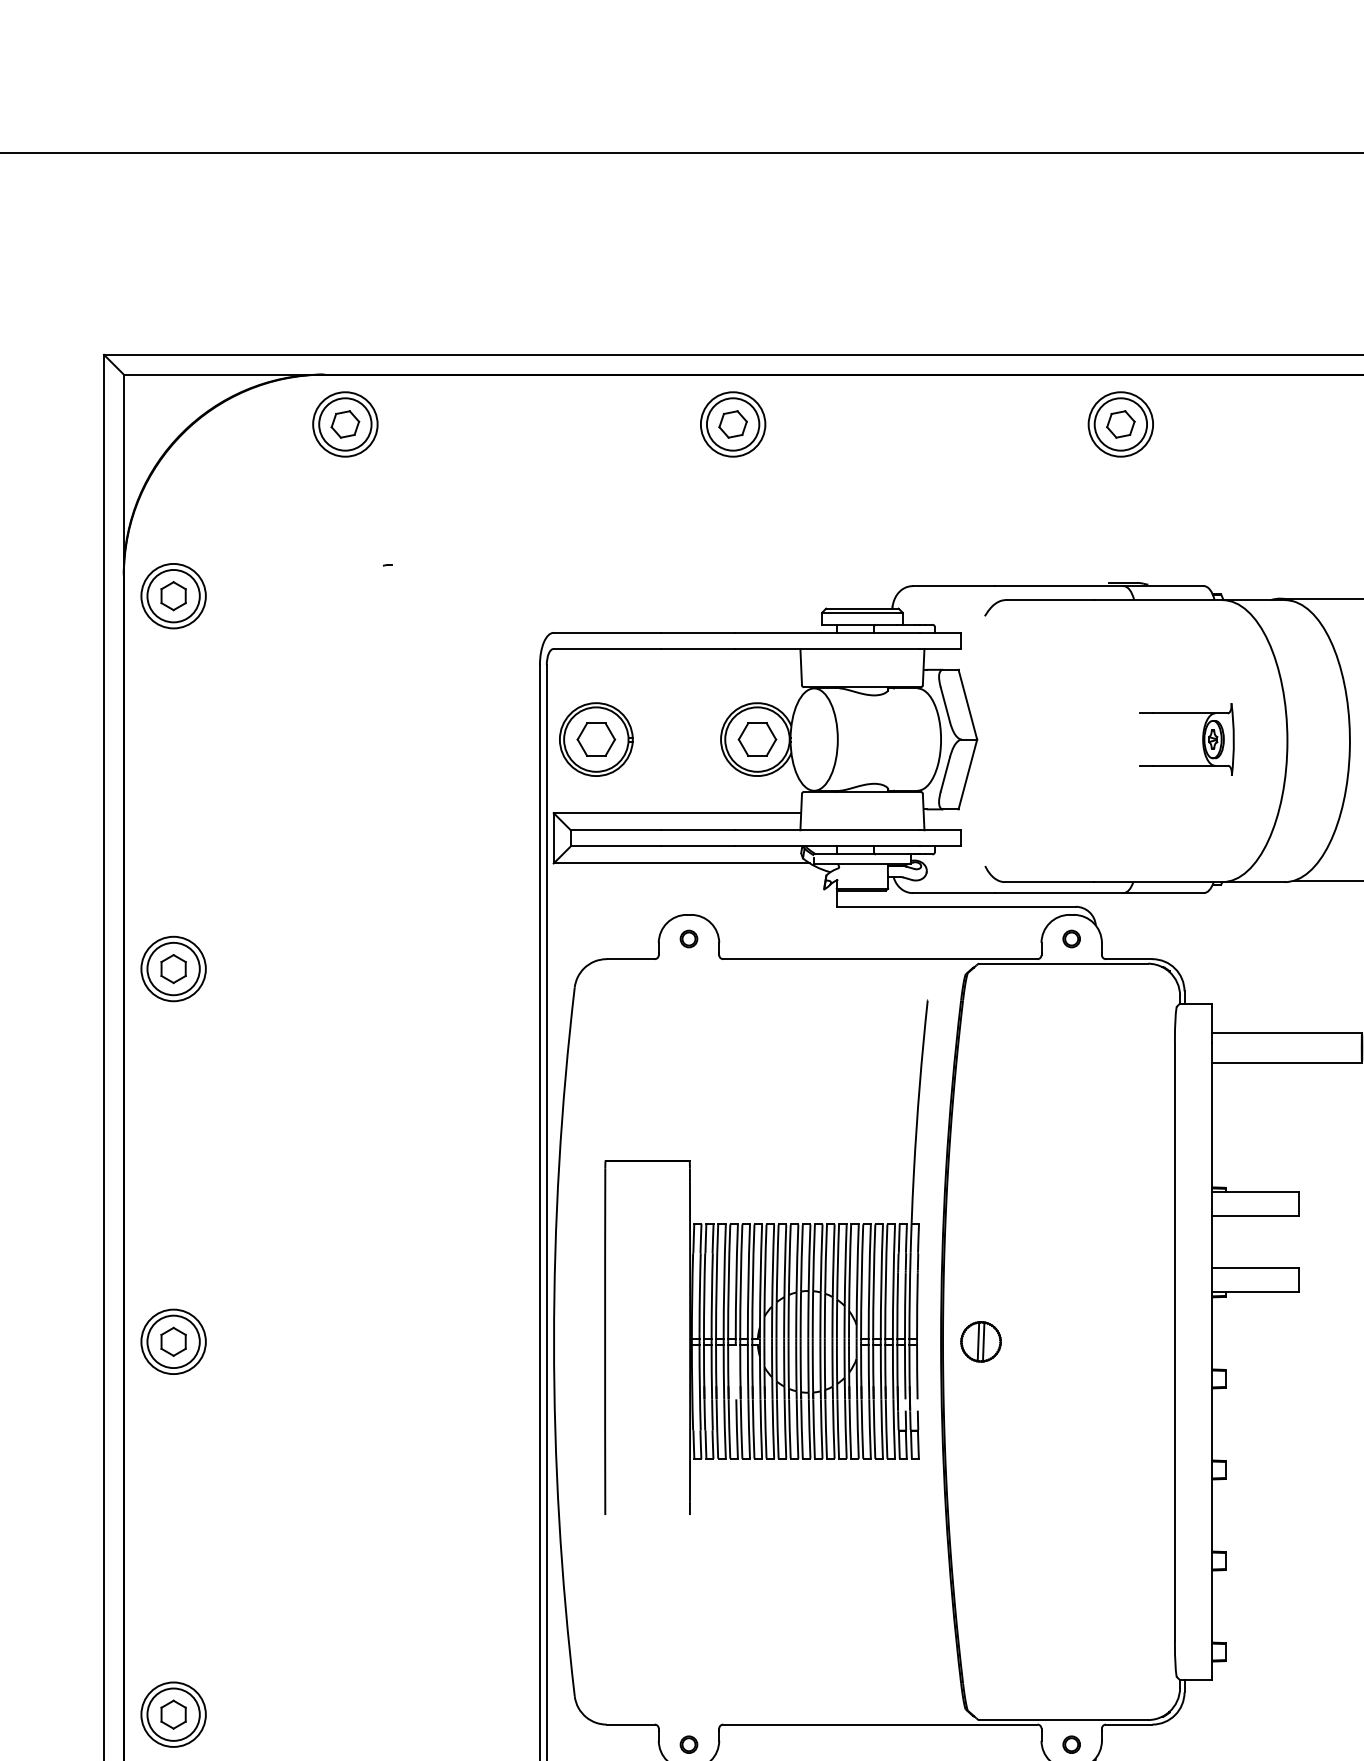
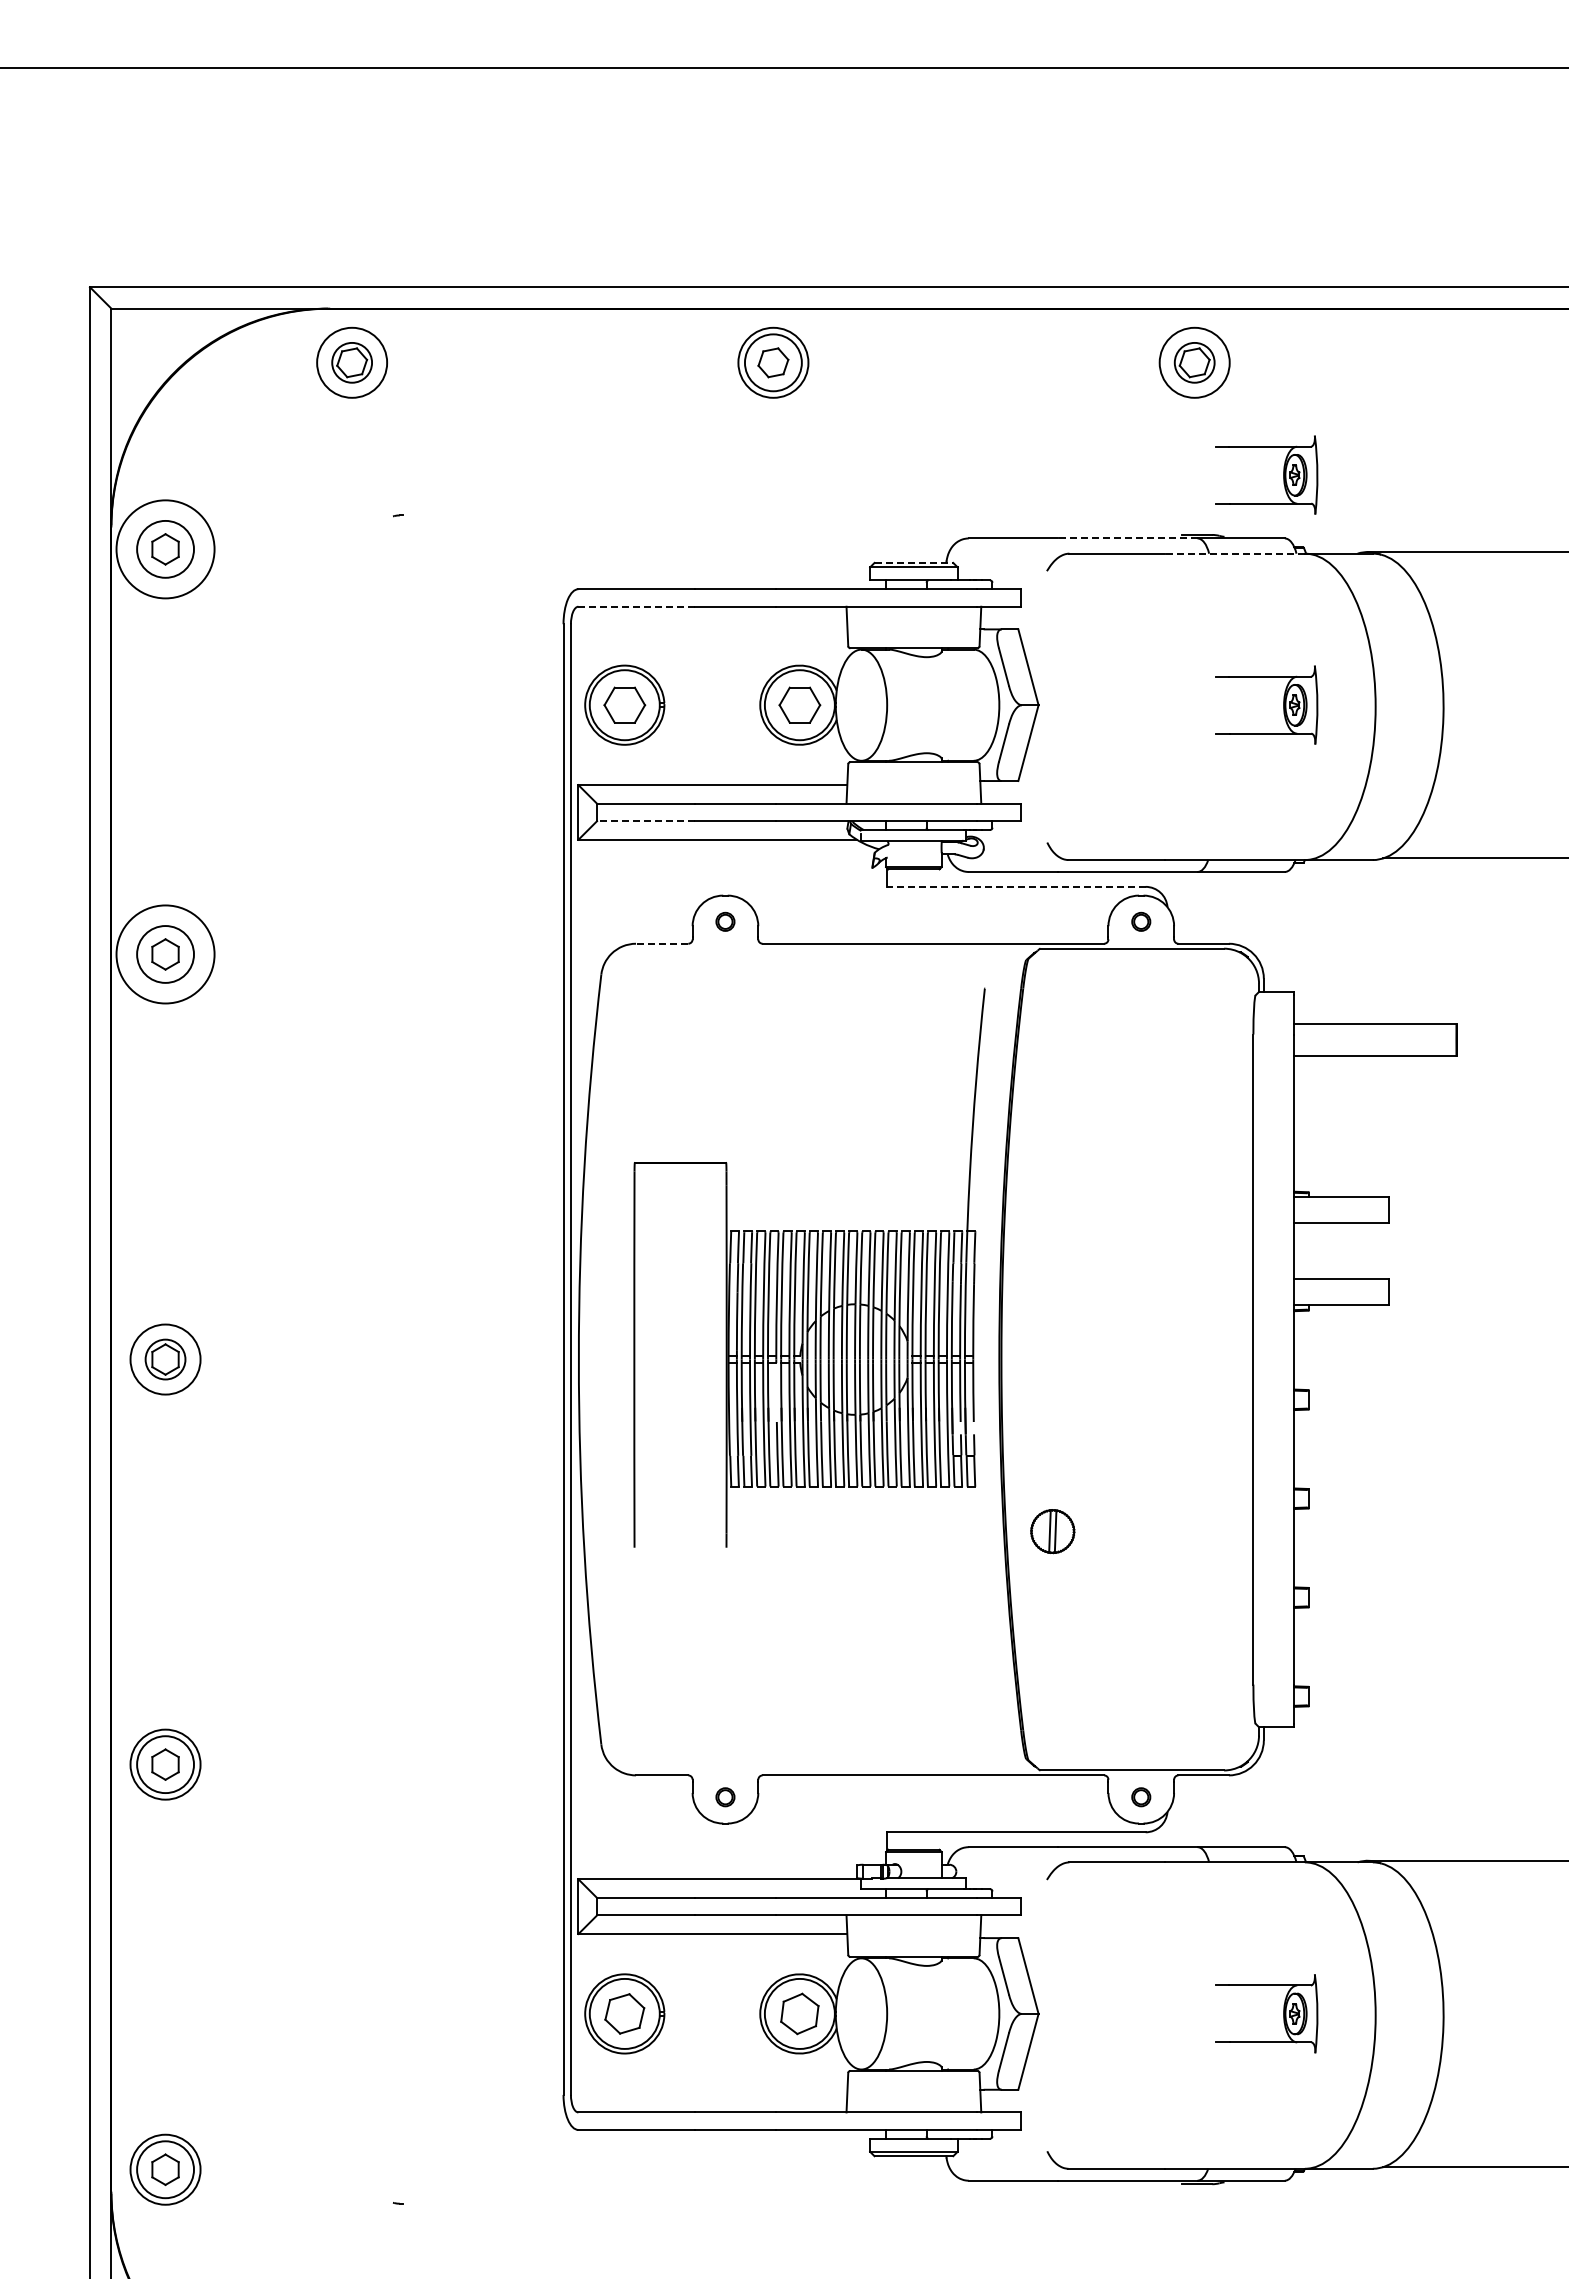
circle: (344, 424) -> (351, 362), size x0.7
circle: (1120, 424) -> (1194, 362), size x0.7
part: (1202, 527) -> (1283, 474), added
line: (1059, 586) -> (1127, 538), solid -> dashed
circle: (173, 596) -> (165, 549), size x1.4
line: (1158, 599) -> (1235, 553), solid -> dashed
line: (862, 608) -> (914, 562), solid -> dashed
line: (607, 648) -> (636, 606), solid -> dashed
line: (615, 846) -> (645, 821), solid -> dashed
line: (955, 906) -> (1015, 886), solid -> dashed
line: (630, 958) -> (661, 943), solid -> dashed
circle: (173, 969) -> (165, 954), size x1.4
circle: (173, 1341) -> (165, 1359), size x0.7
part: (980, 1341) -> (1052, 1531), moved

